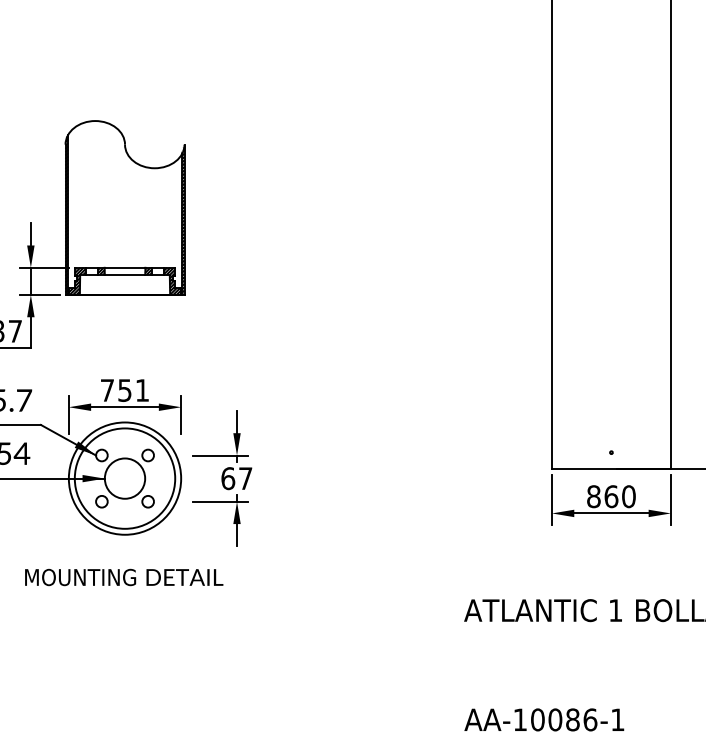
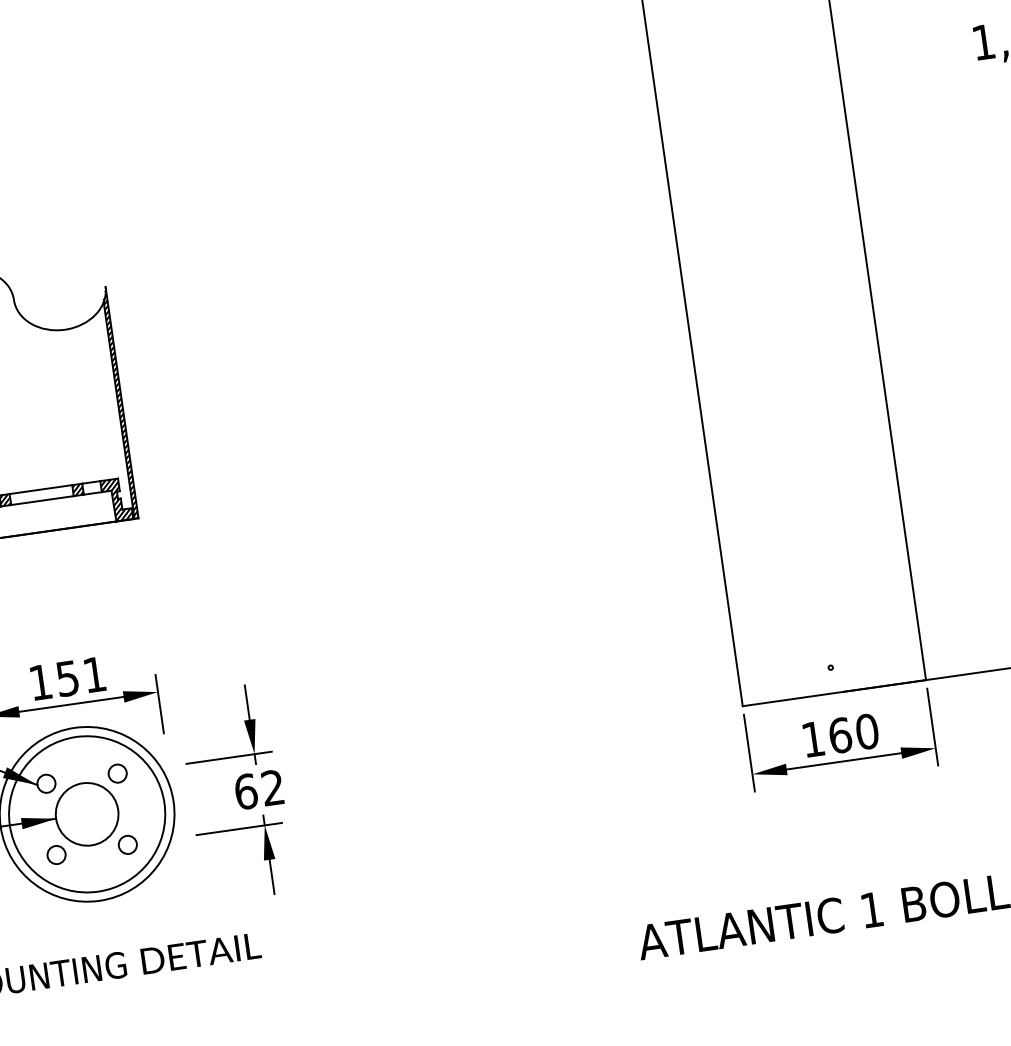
text: (107, 390) -> (40, 682), 751 -> 151
text: (245, 478) -> (272, 787), 67 -> 62
text: (593, 496) -> (812, 739), 860 -> 160

